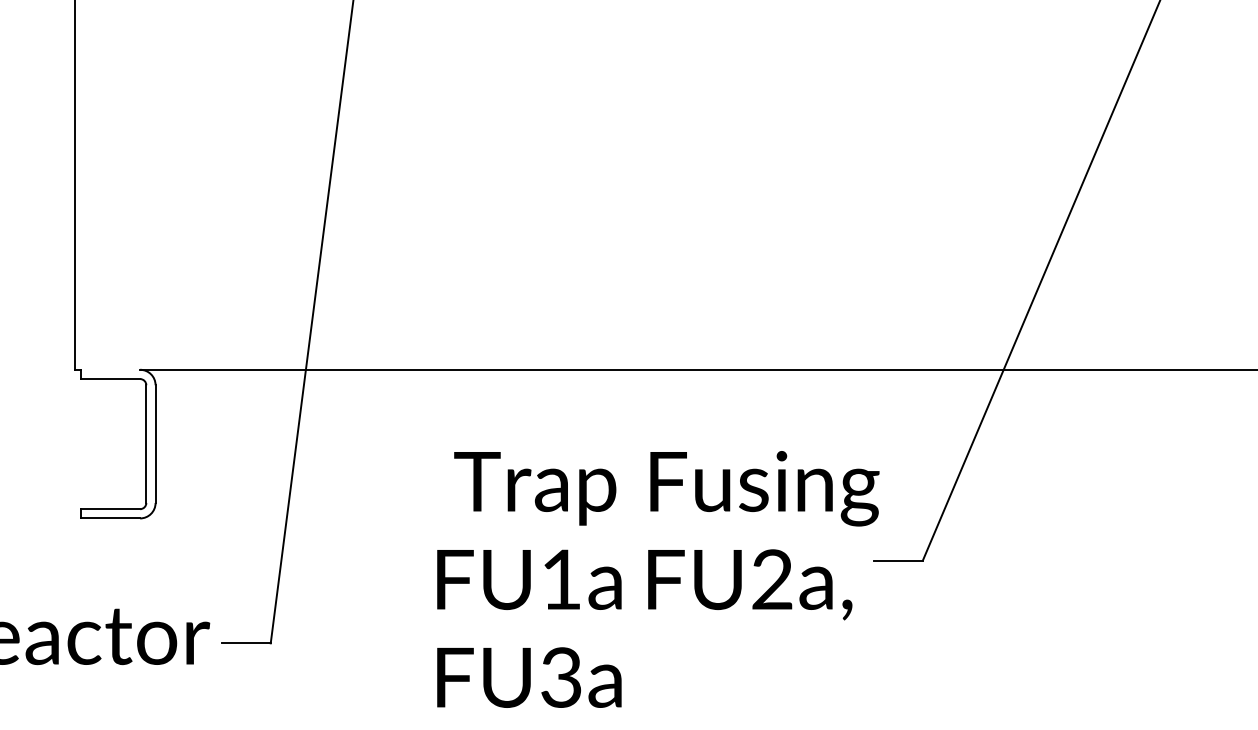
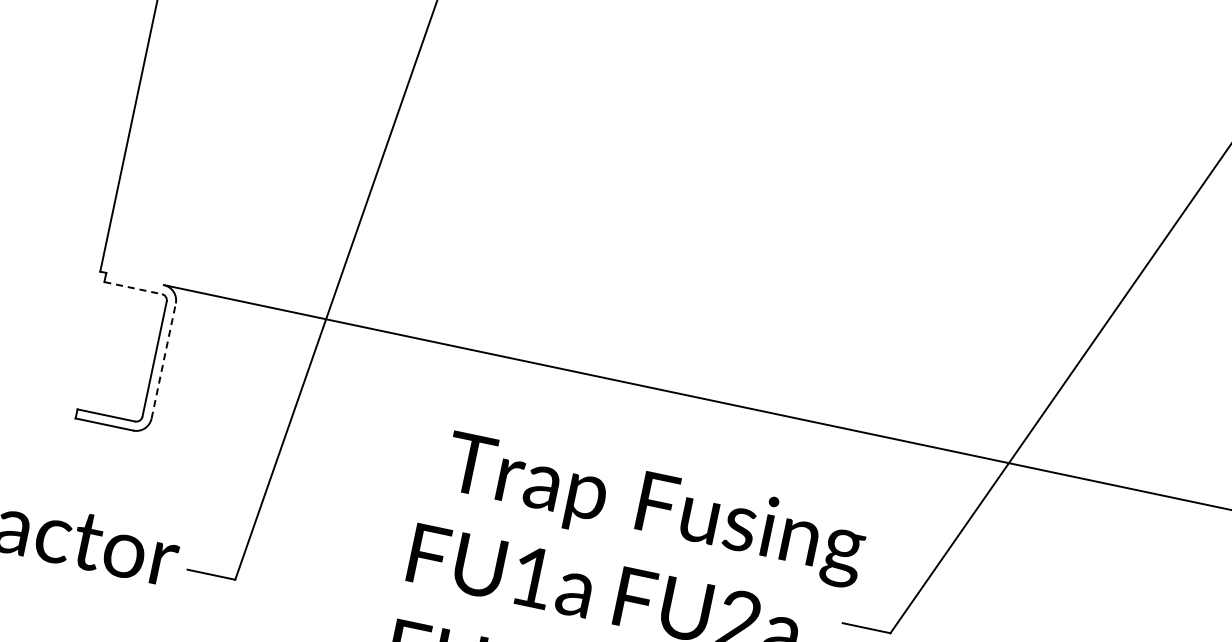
line: (111, 379) -> (133, 288), solid -> dashed
line: (155, 444) -> (163, 361), solid -> dashed

